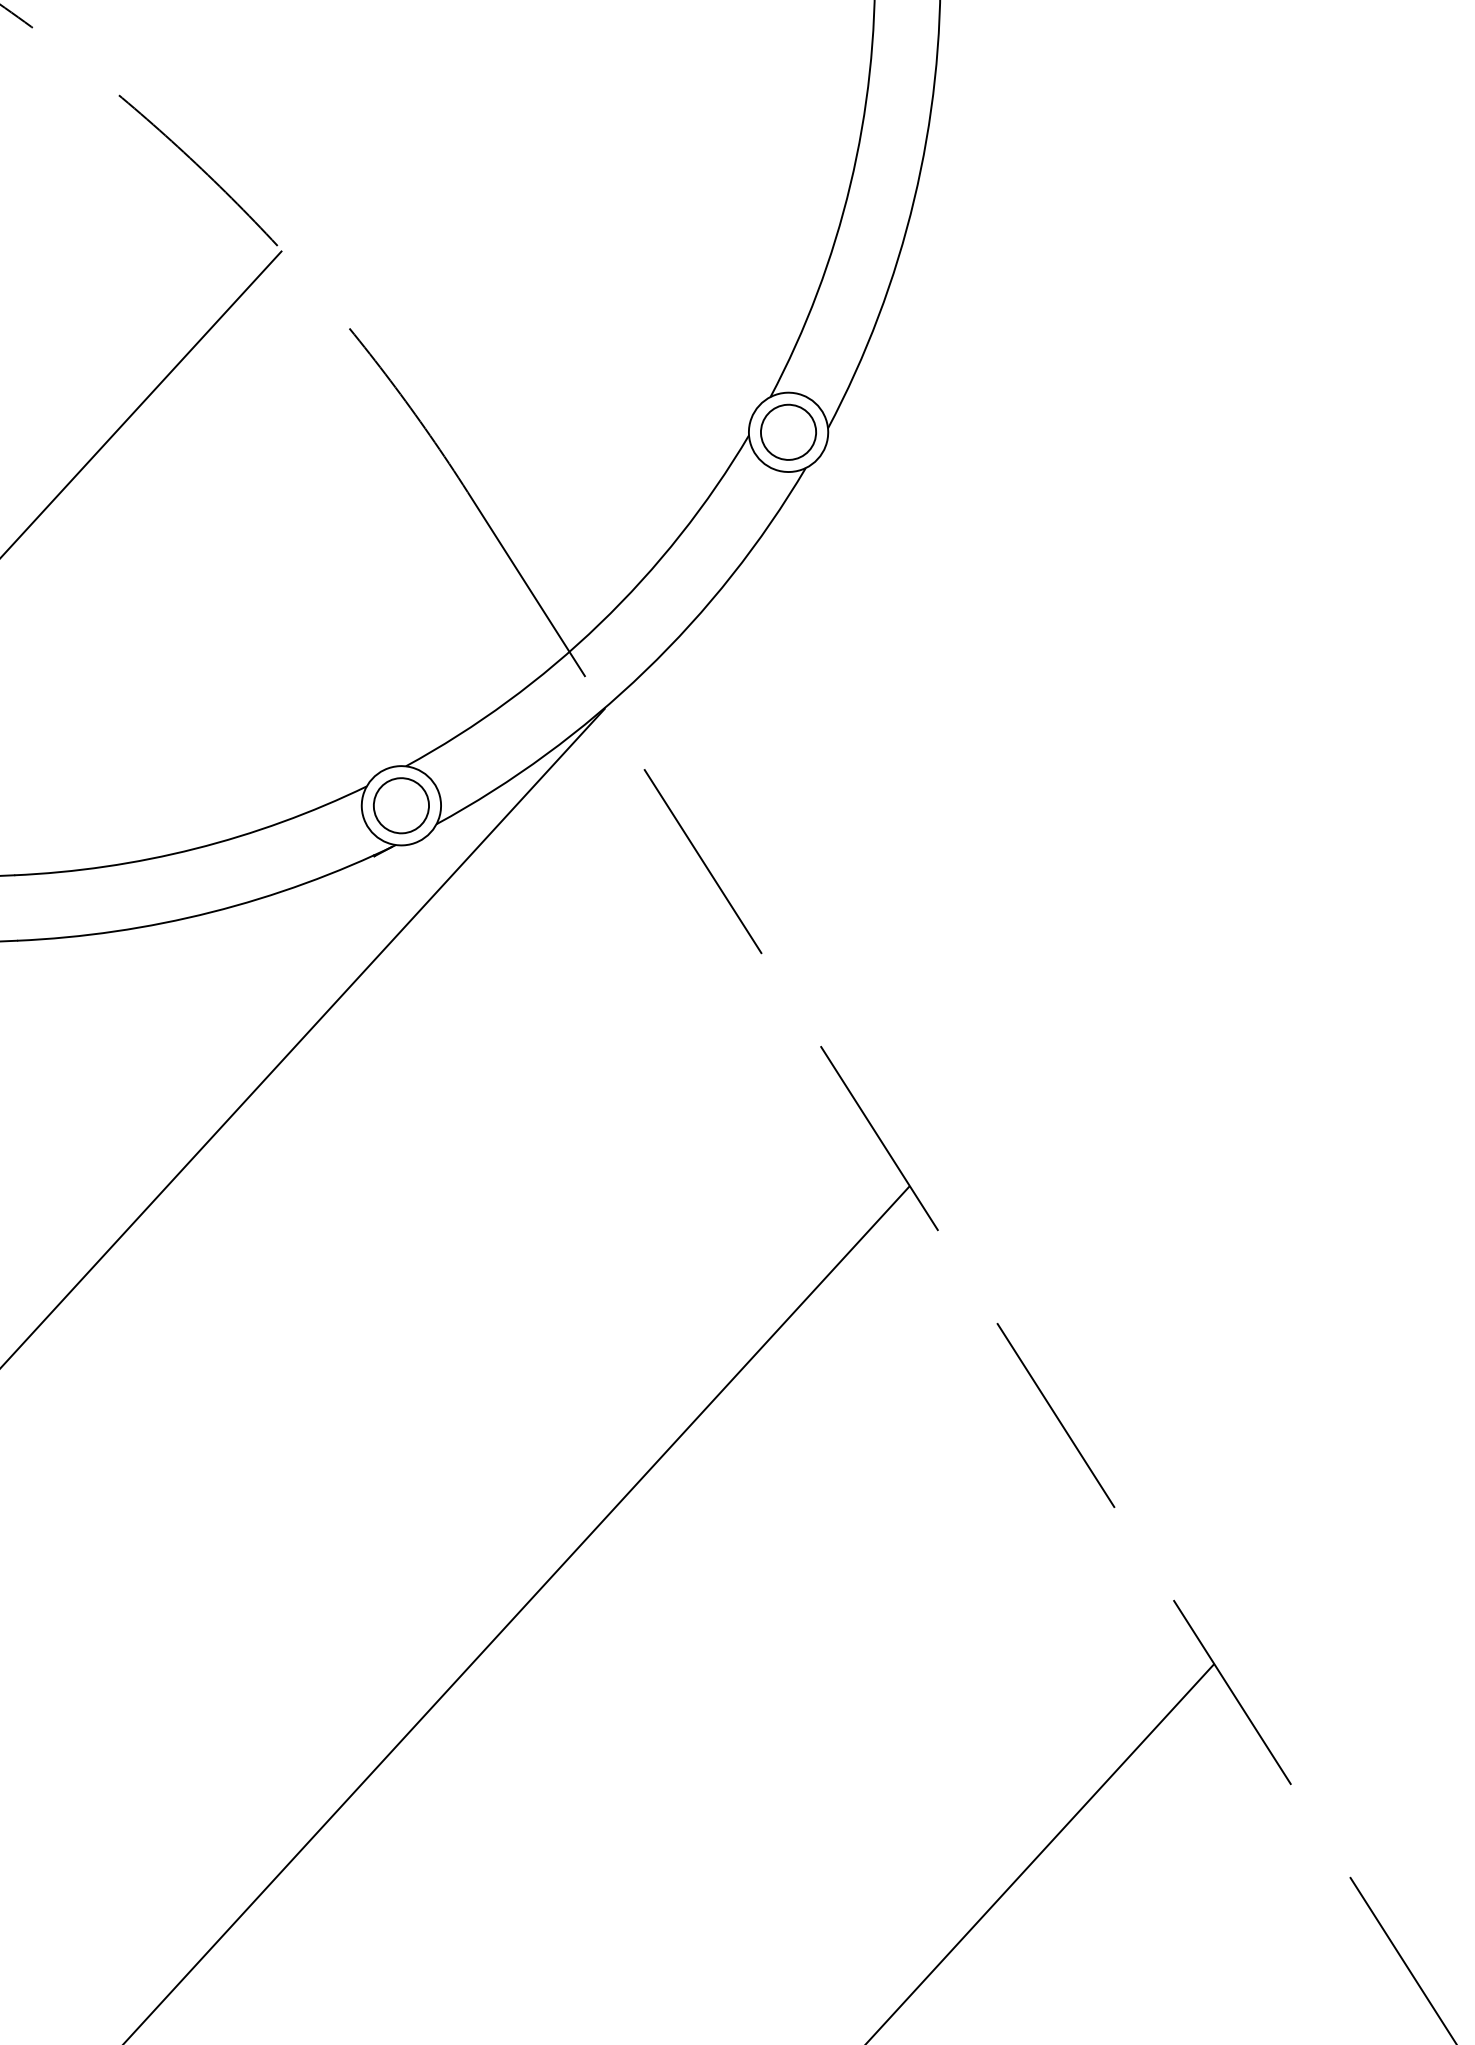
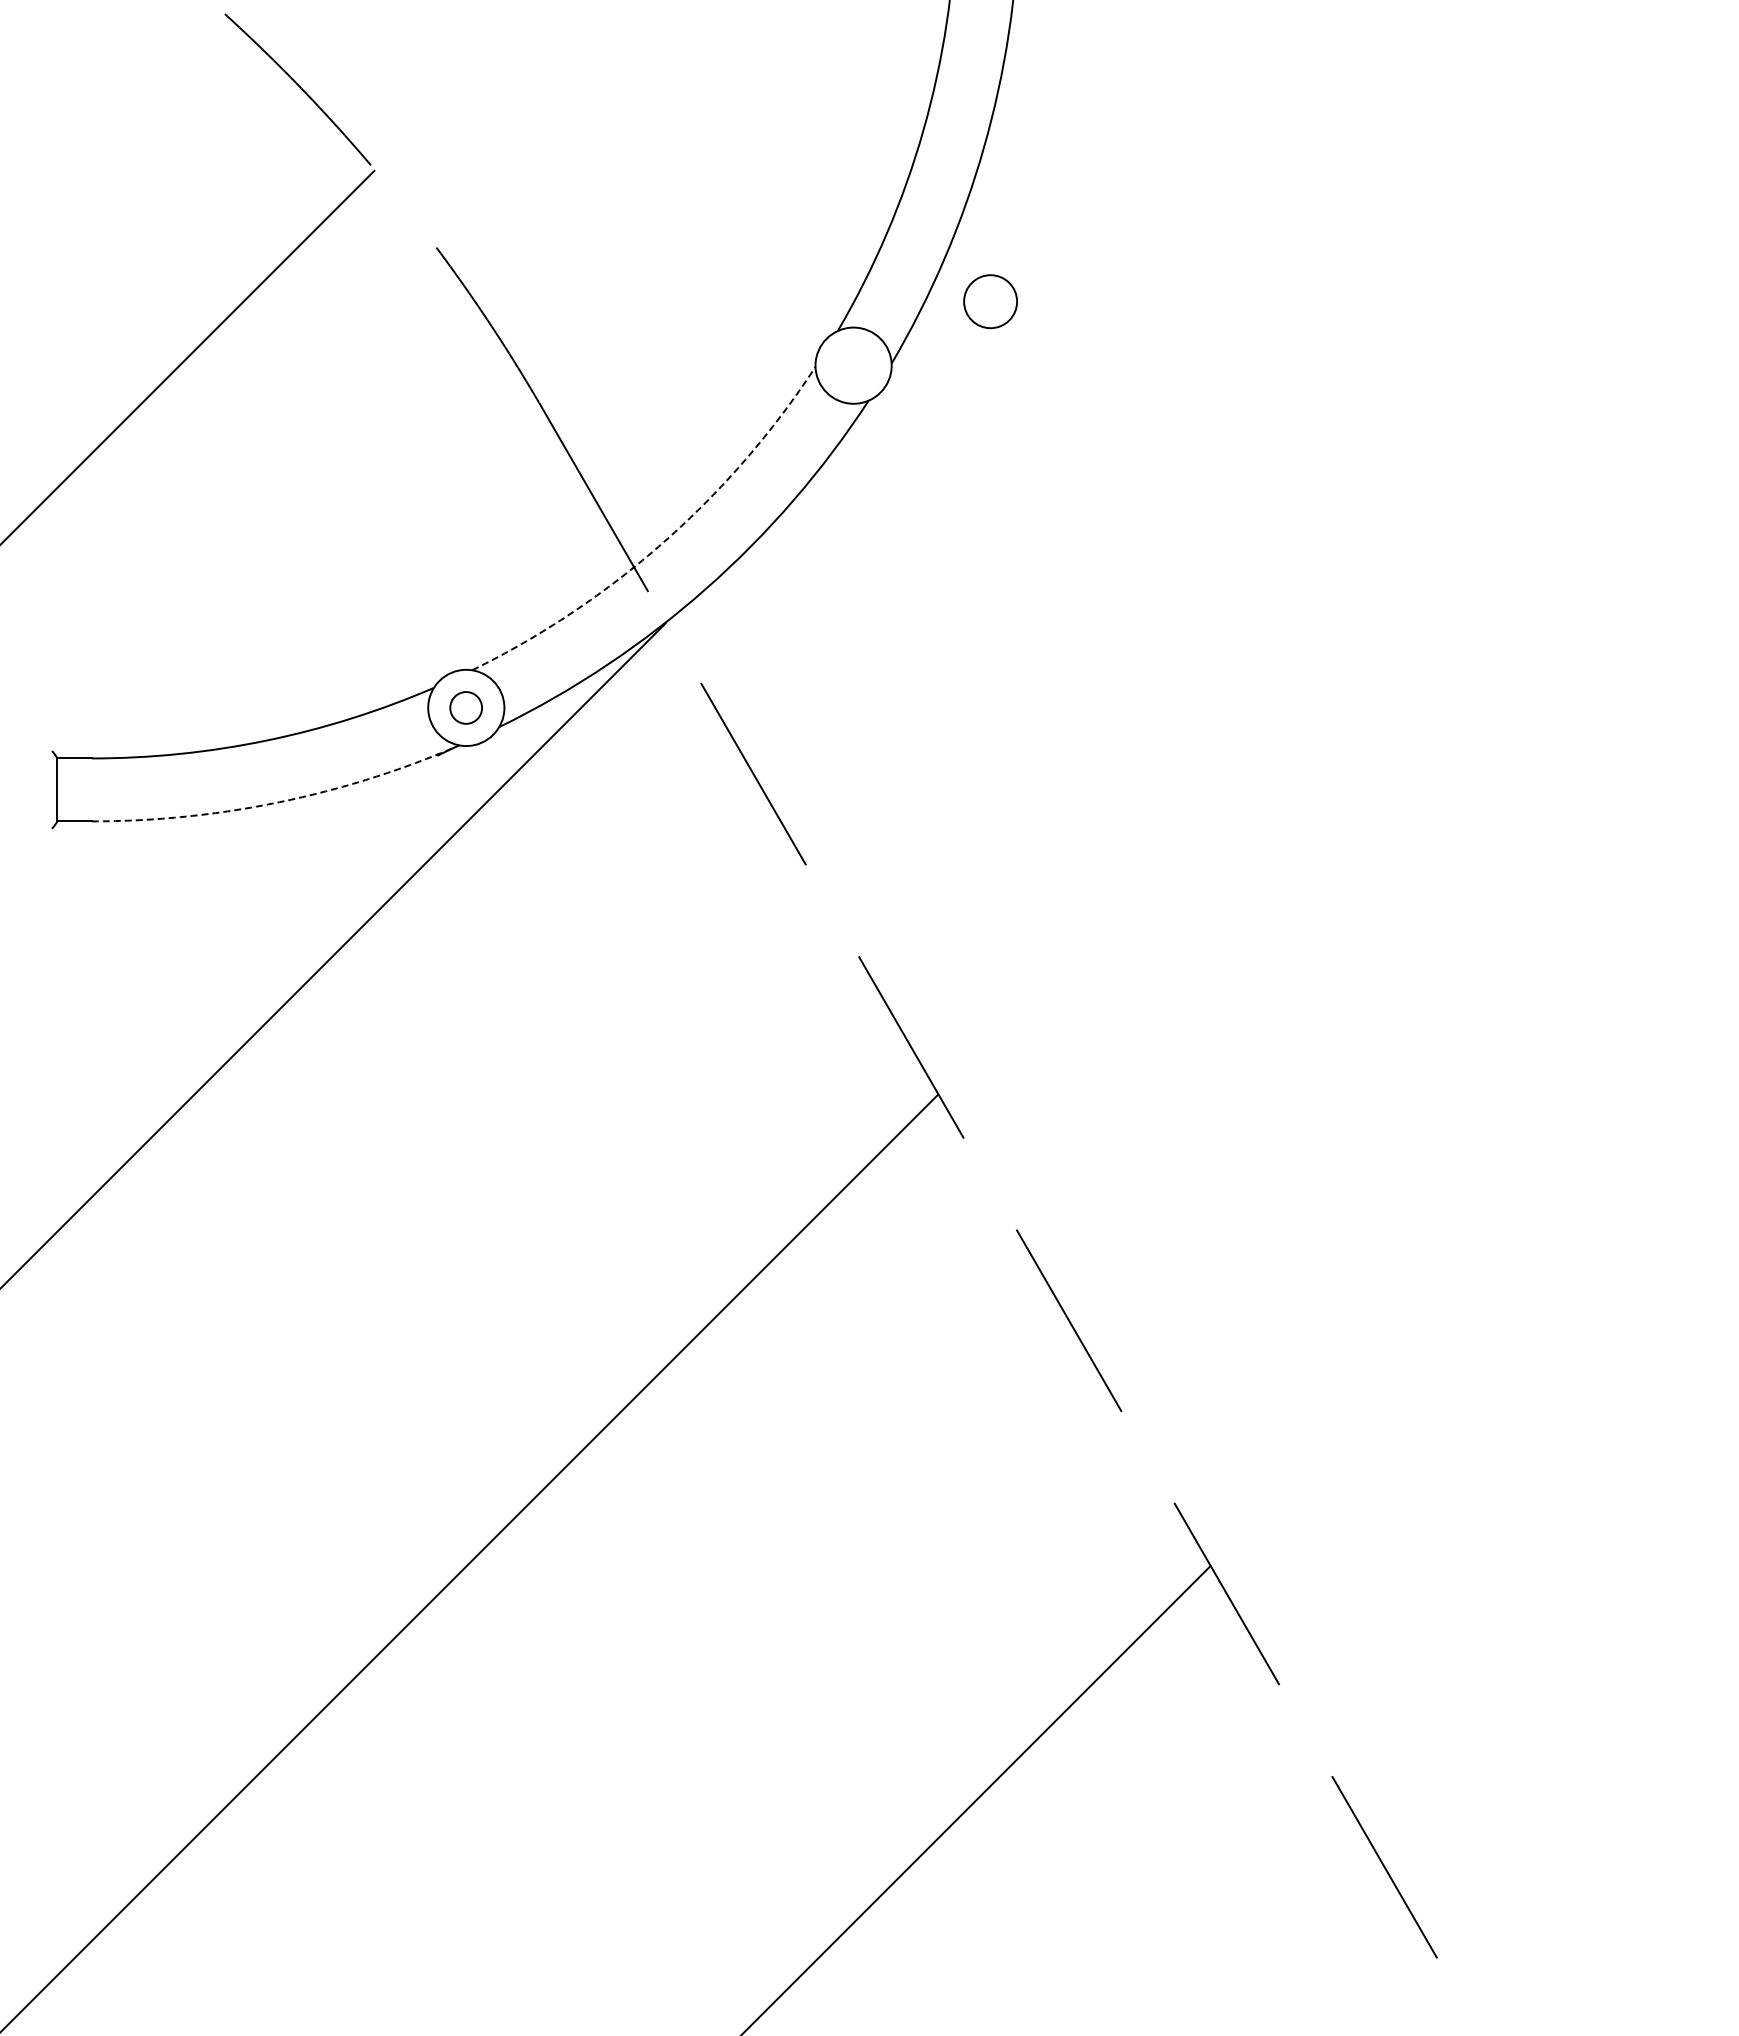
circle: (788, 432) -> (990, 301), moved
arc: (599, 623) -> (664, 541), solid -> dashed
circle: (400, 805) -> (465, 707), size x0.6
arc: (211, 912) -> (279, 802), solid -> dashed

